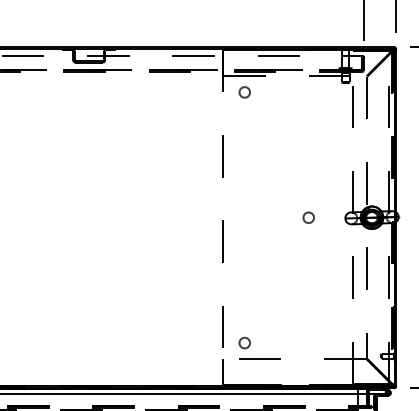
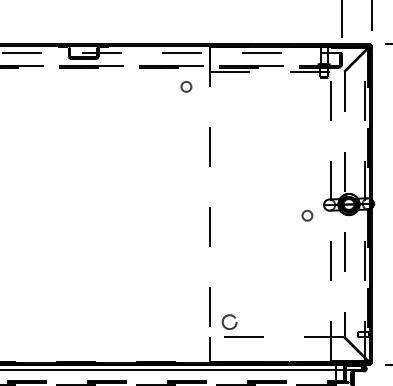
circle: (244, 92) -> (186, 86), moved
circle: (308, 217) -> (307, 215), moved
circle: (244, 342) -> (229, 321), size x1.4

